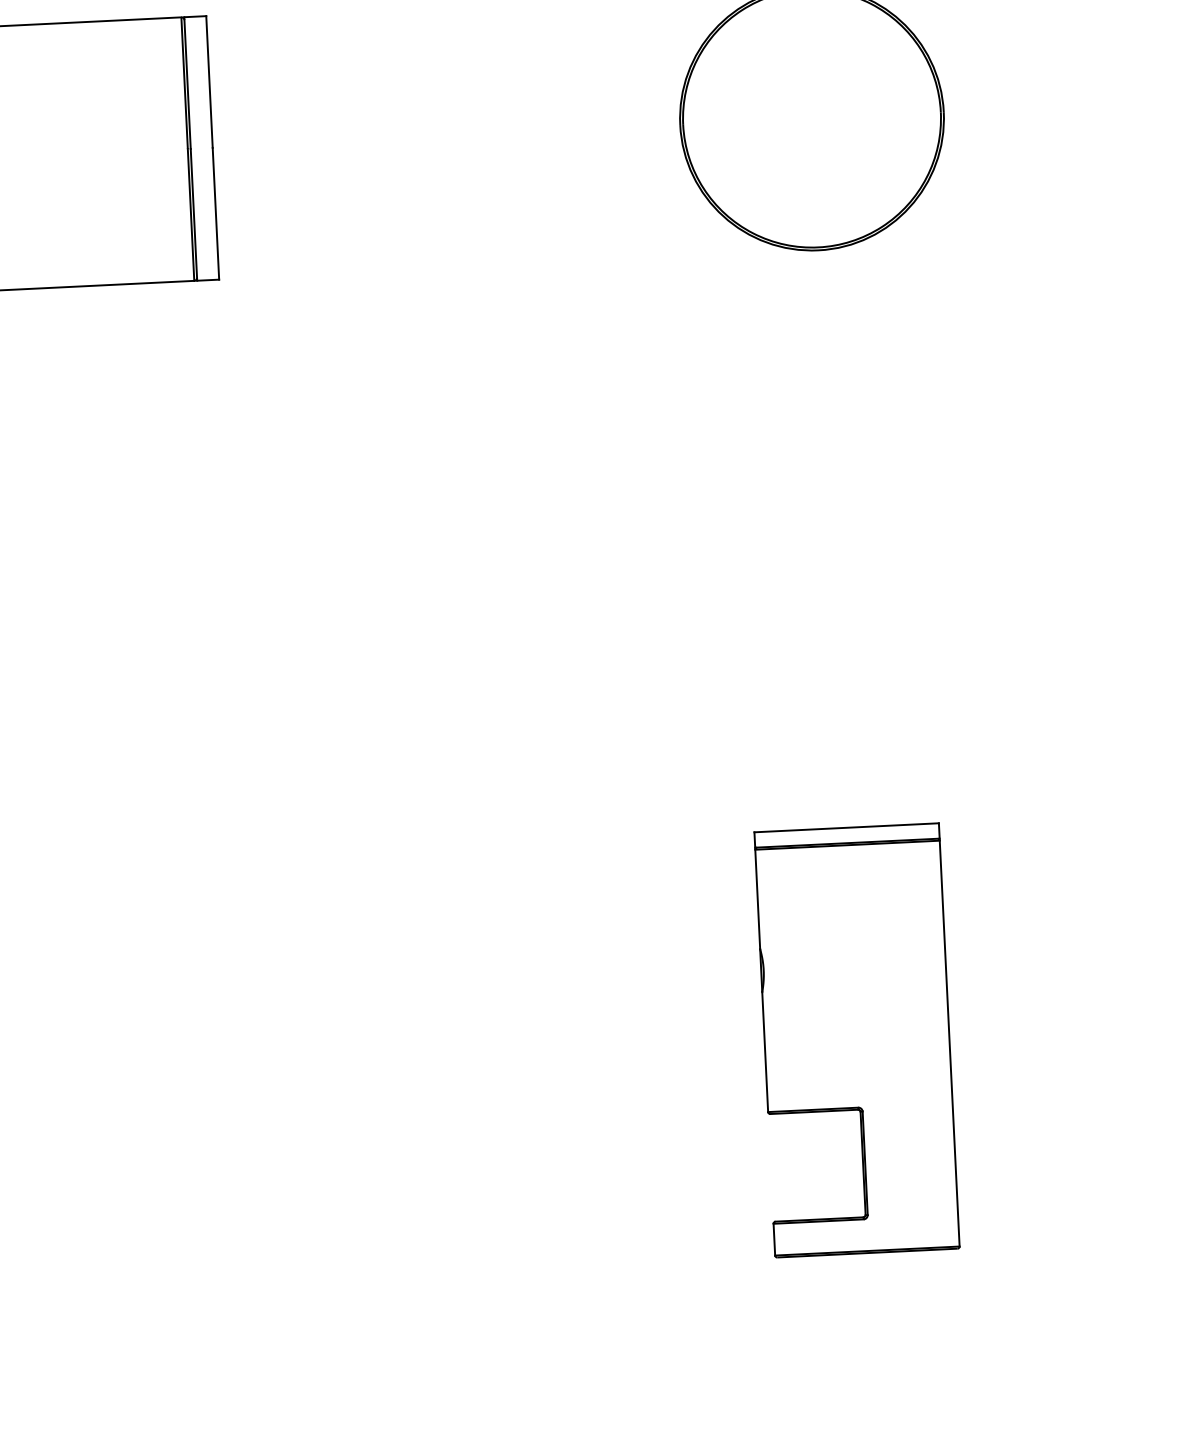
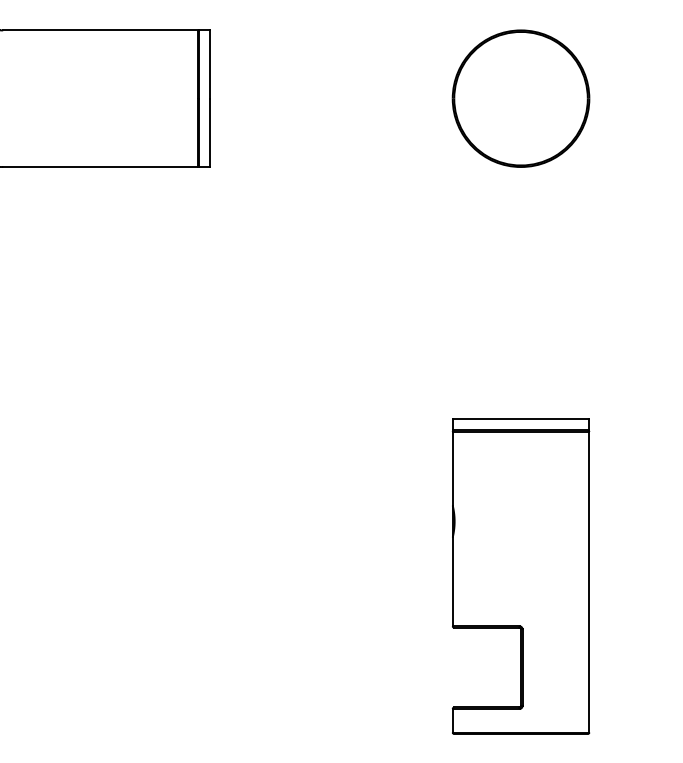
part: (856, 1040) -> (520, 576), size x1.43

